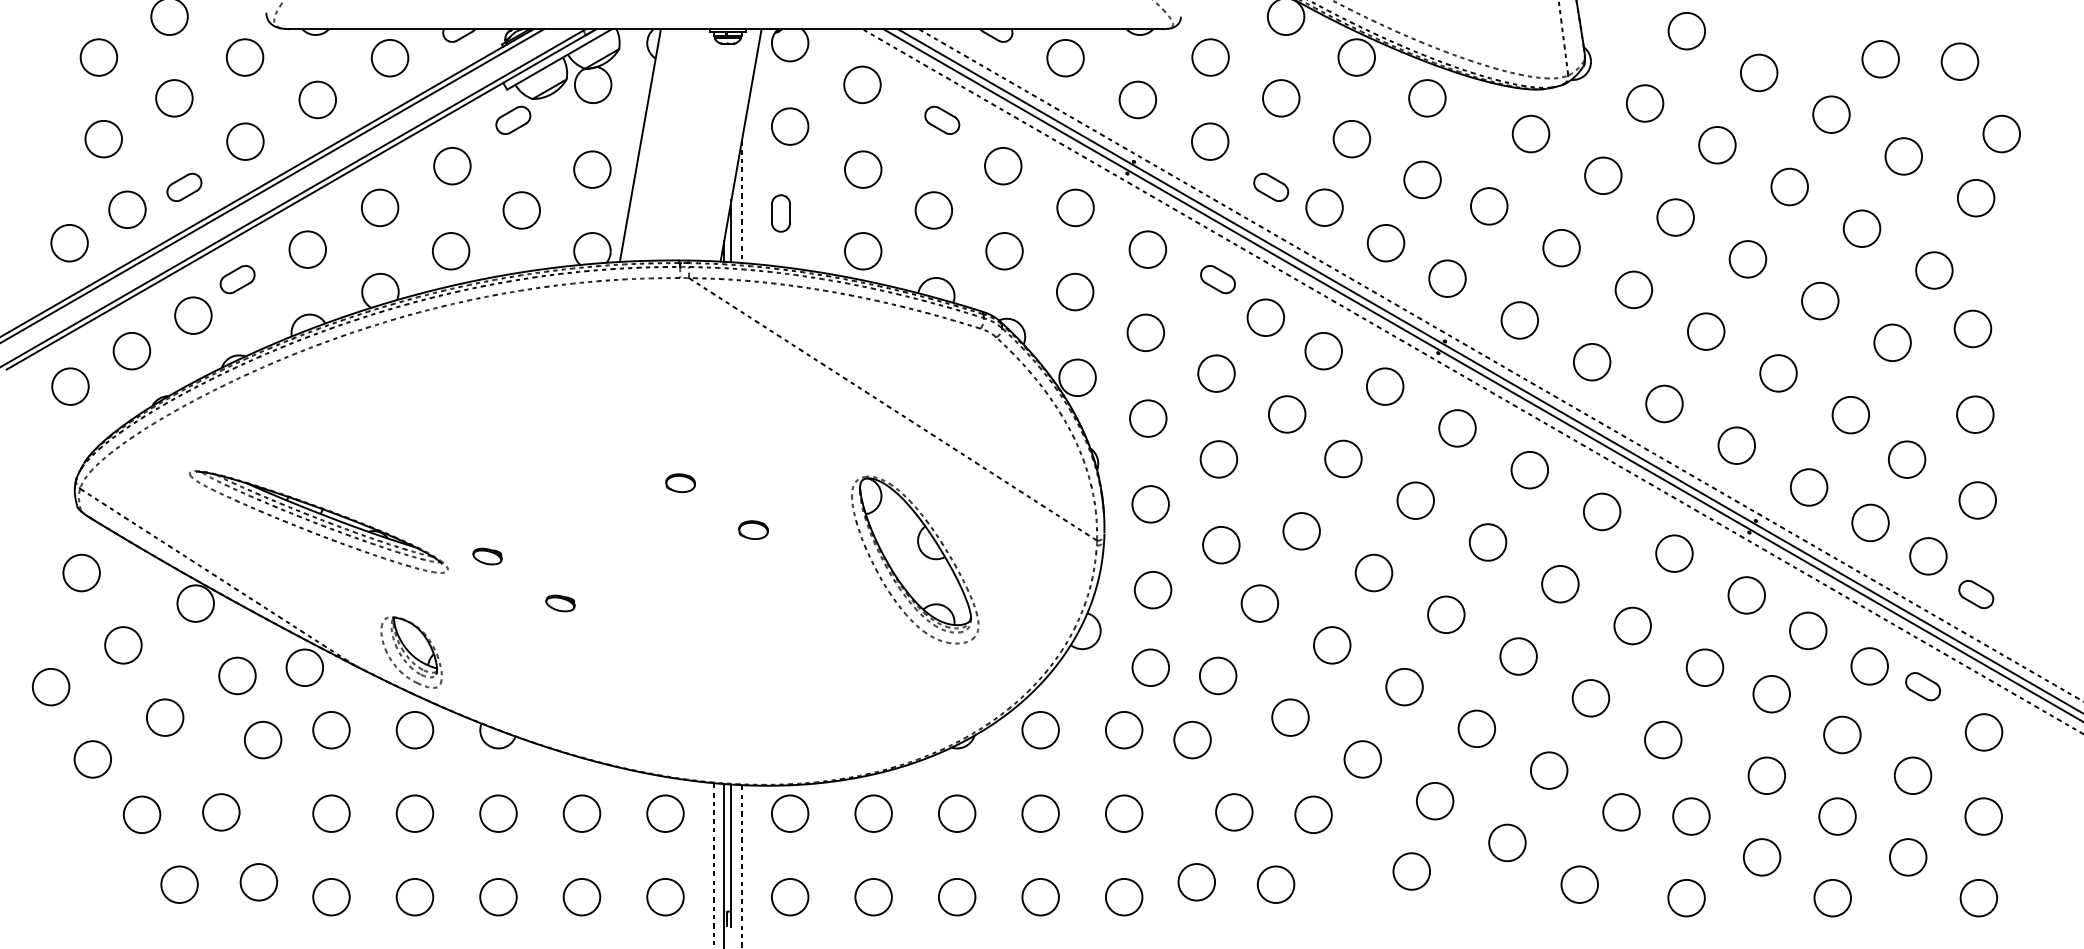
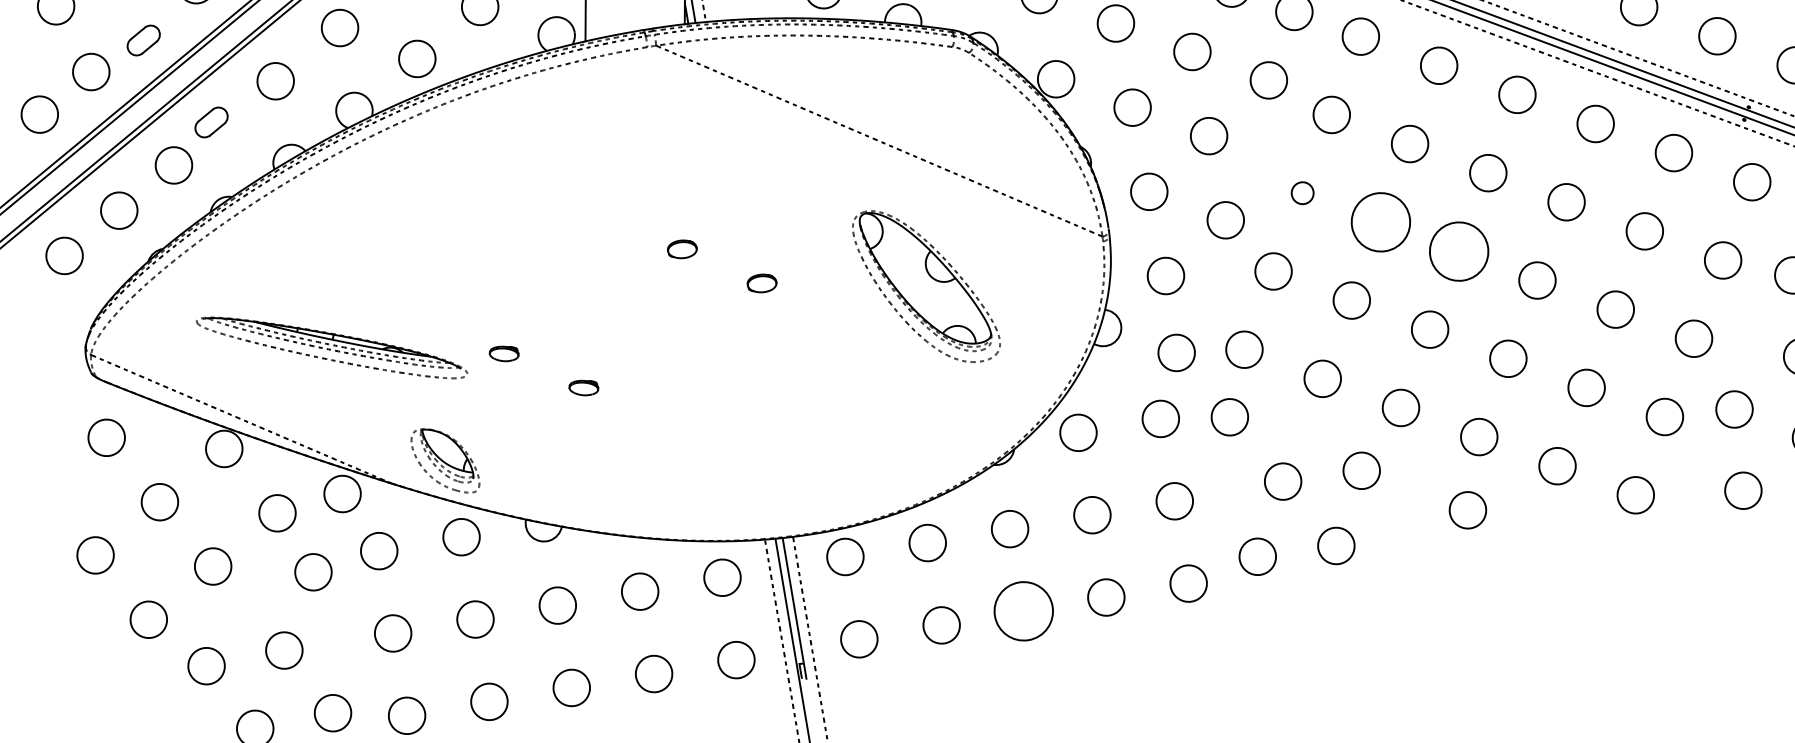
circle: (1301, 531) -> (1302, 193), size x0.6
circle: (1373, 572) -> (1380, 221), size x1.6
circle: (1446, 614) -> (1459, 251), size x1.6
circle: (957, 897) -> (1024, 611), size x1.6

